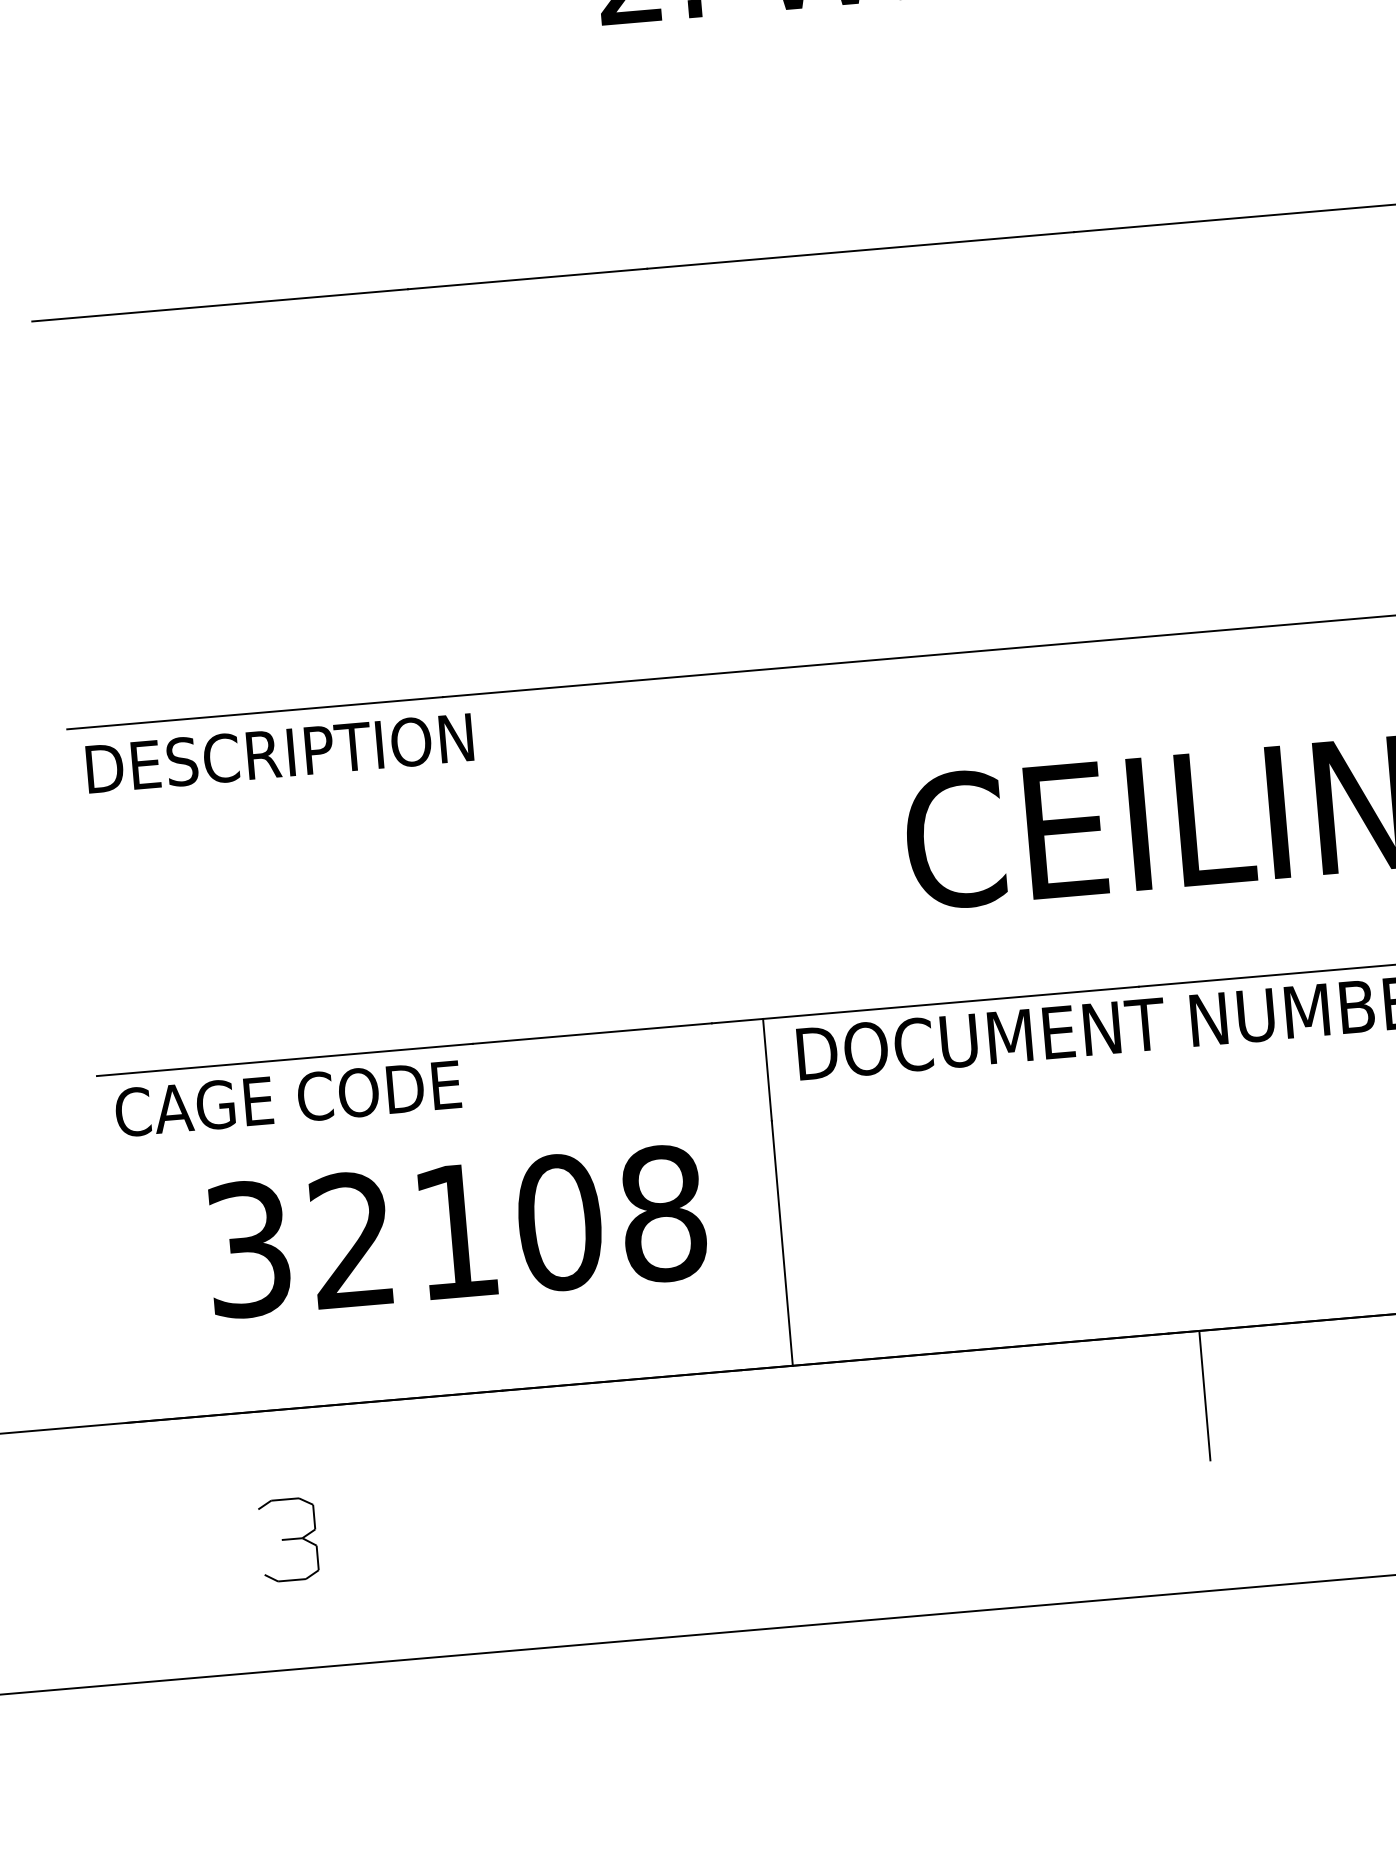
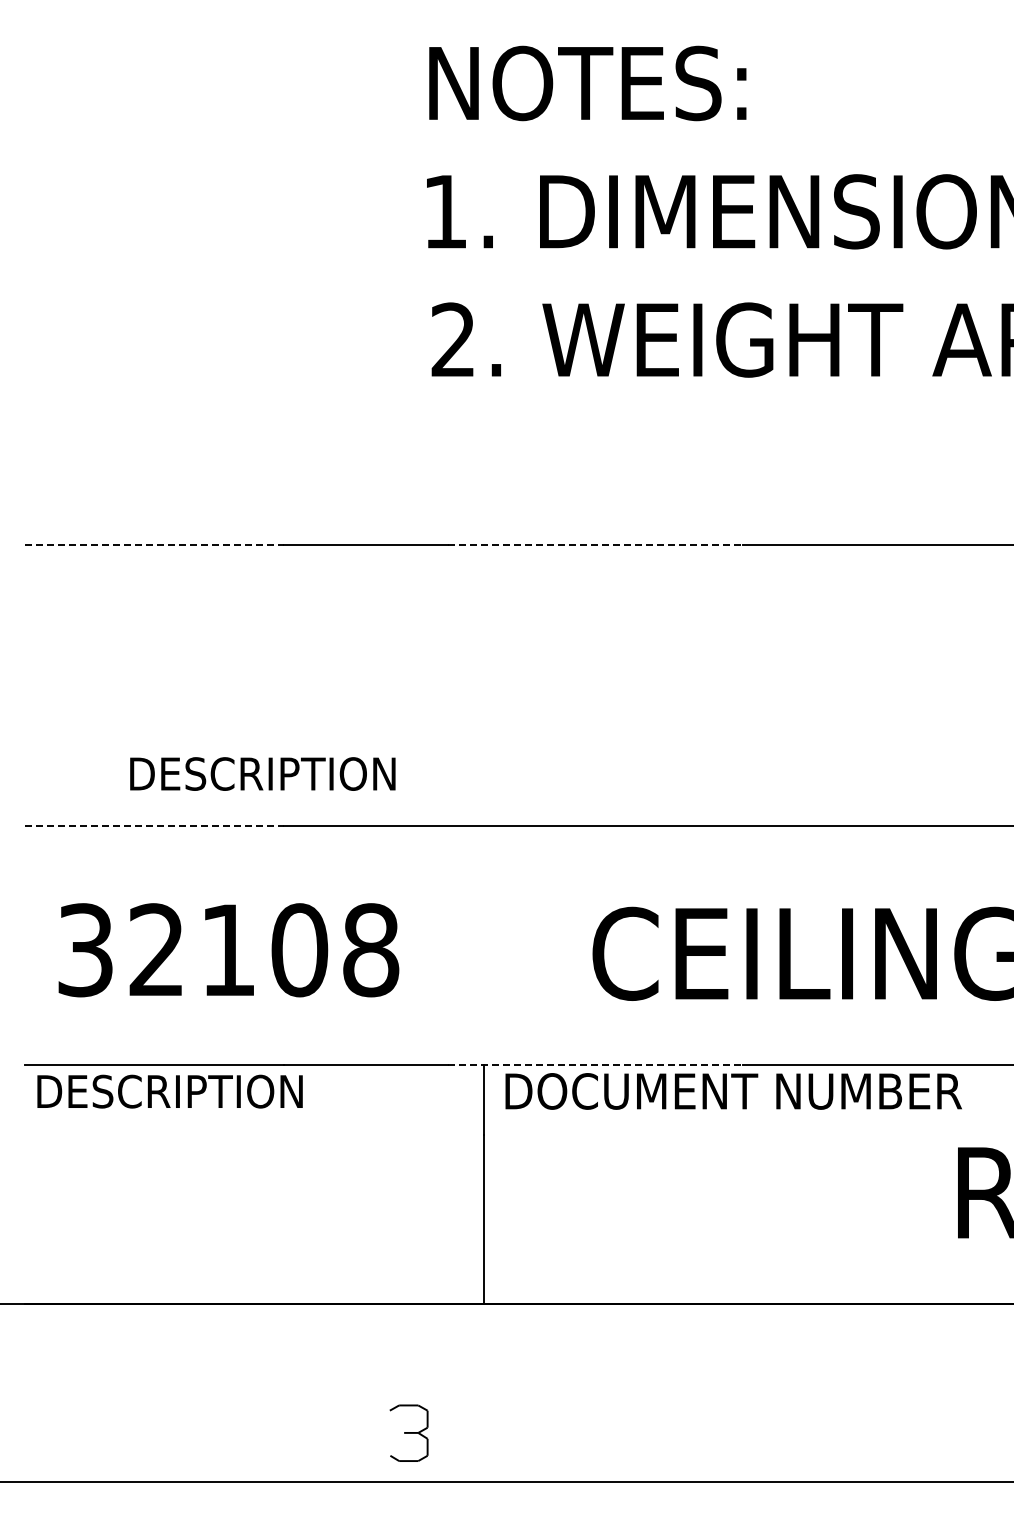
line: (860, 250) -> (595, 545), solid -> dashed
line: (220, 305) -> (154, 545), solid -> dashed
line: (255, 713) -> (154, 826), solid -> dashed
text: (279, 752) -> (262, 773), moved
line: (925, 1004) -> (595, 1064), solid -> dashed
text: (308, 1096) -> (168, 1091), CAGE CODE -> DESCRIPTION
text: (456, 1231) -> (228, 950), moved
line: (1204, 1394) -> (763, 1347), removed
part: (288, 1538) -> (408, 1432), moved

